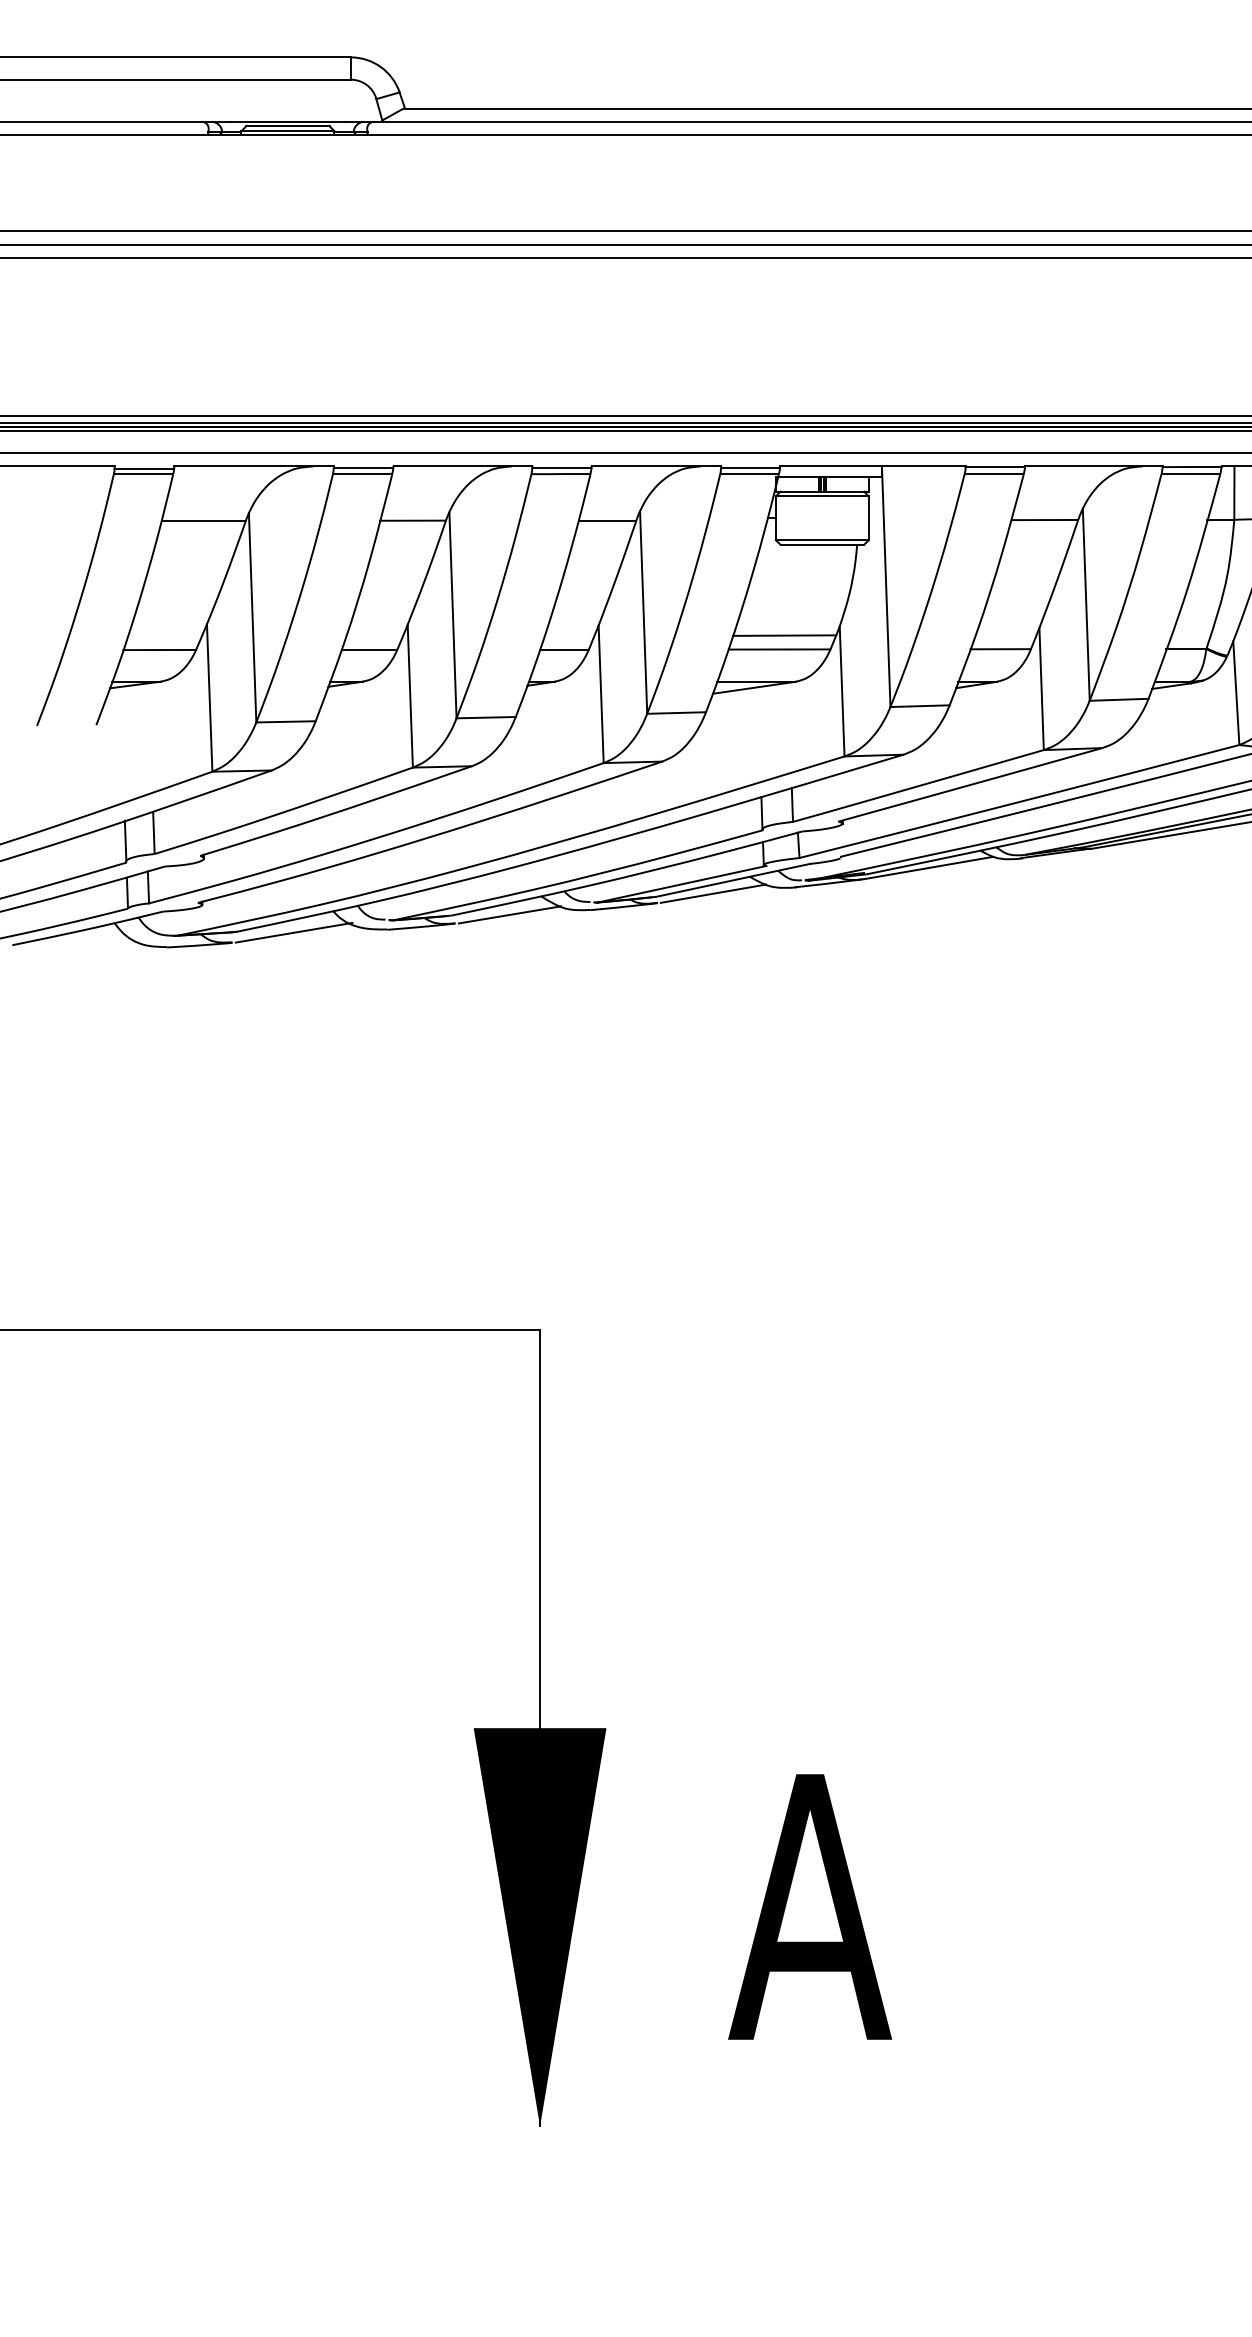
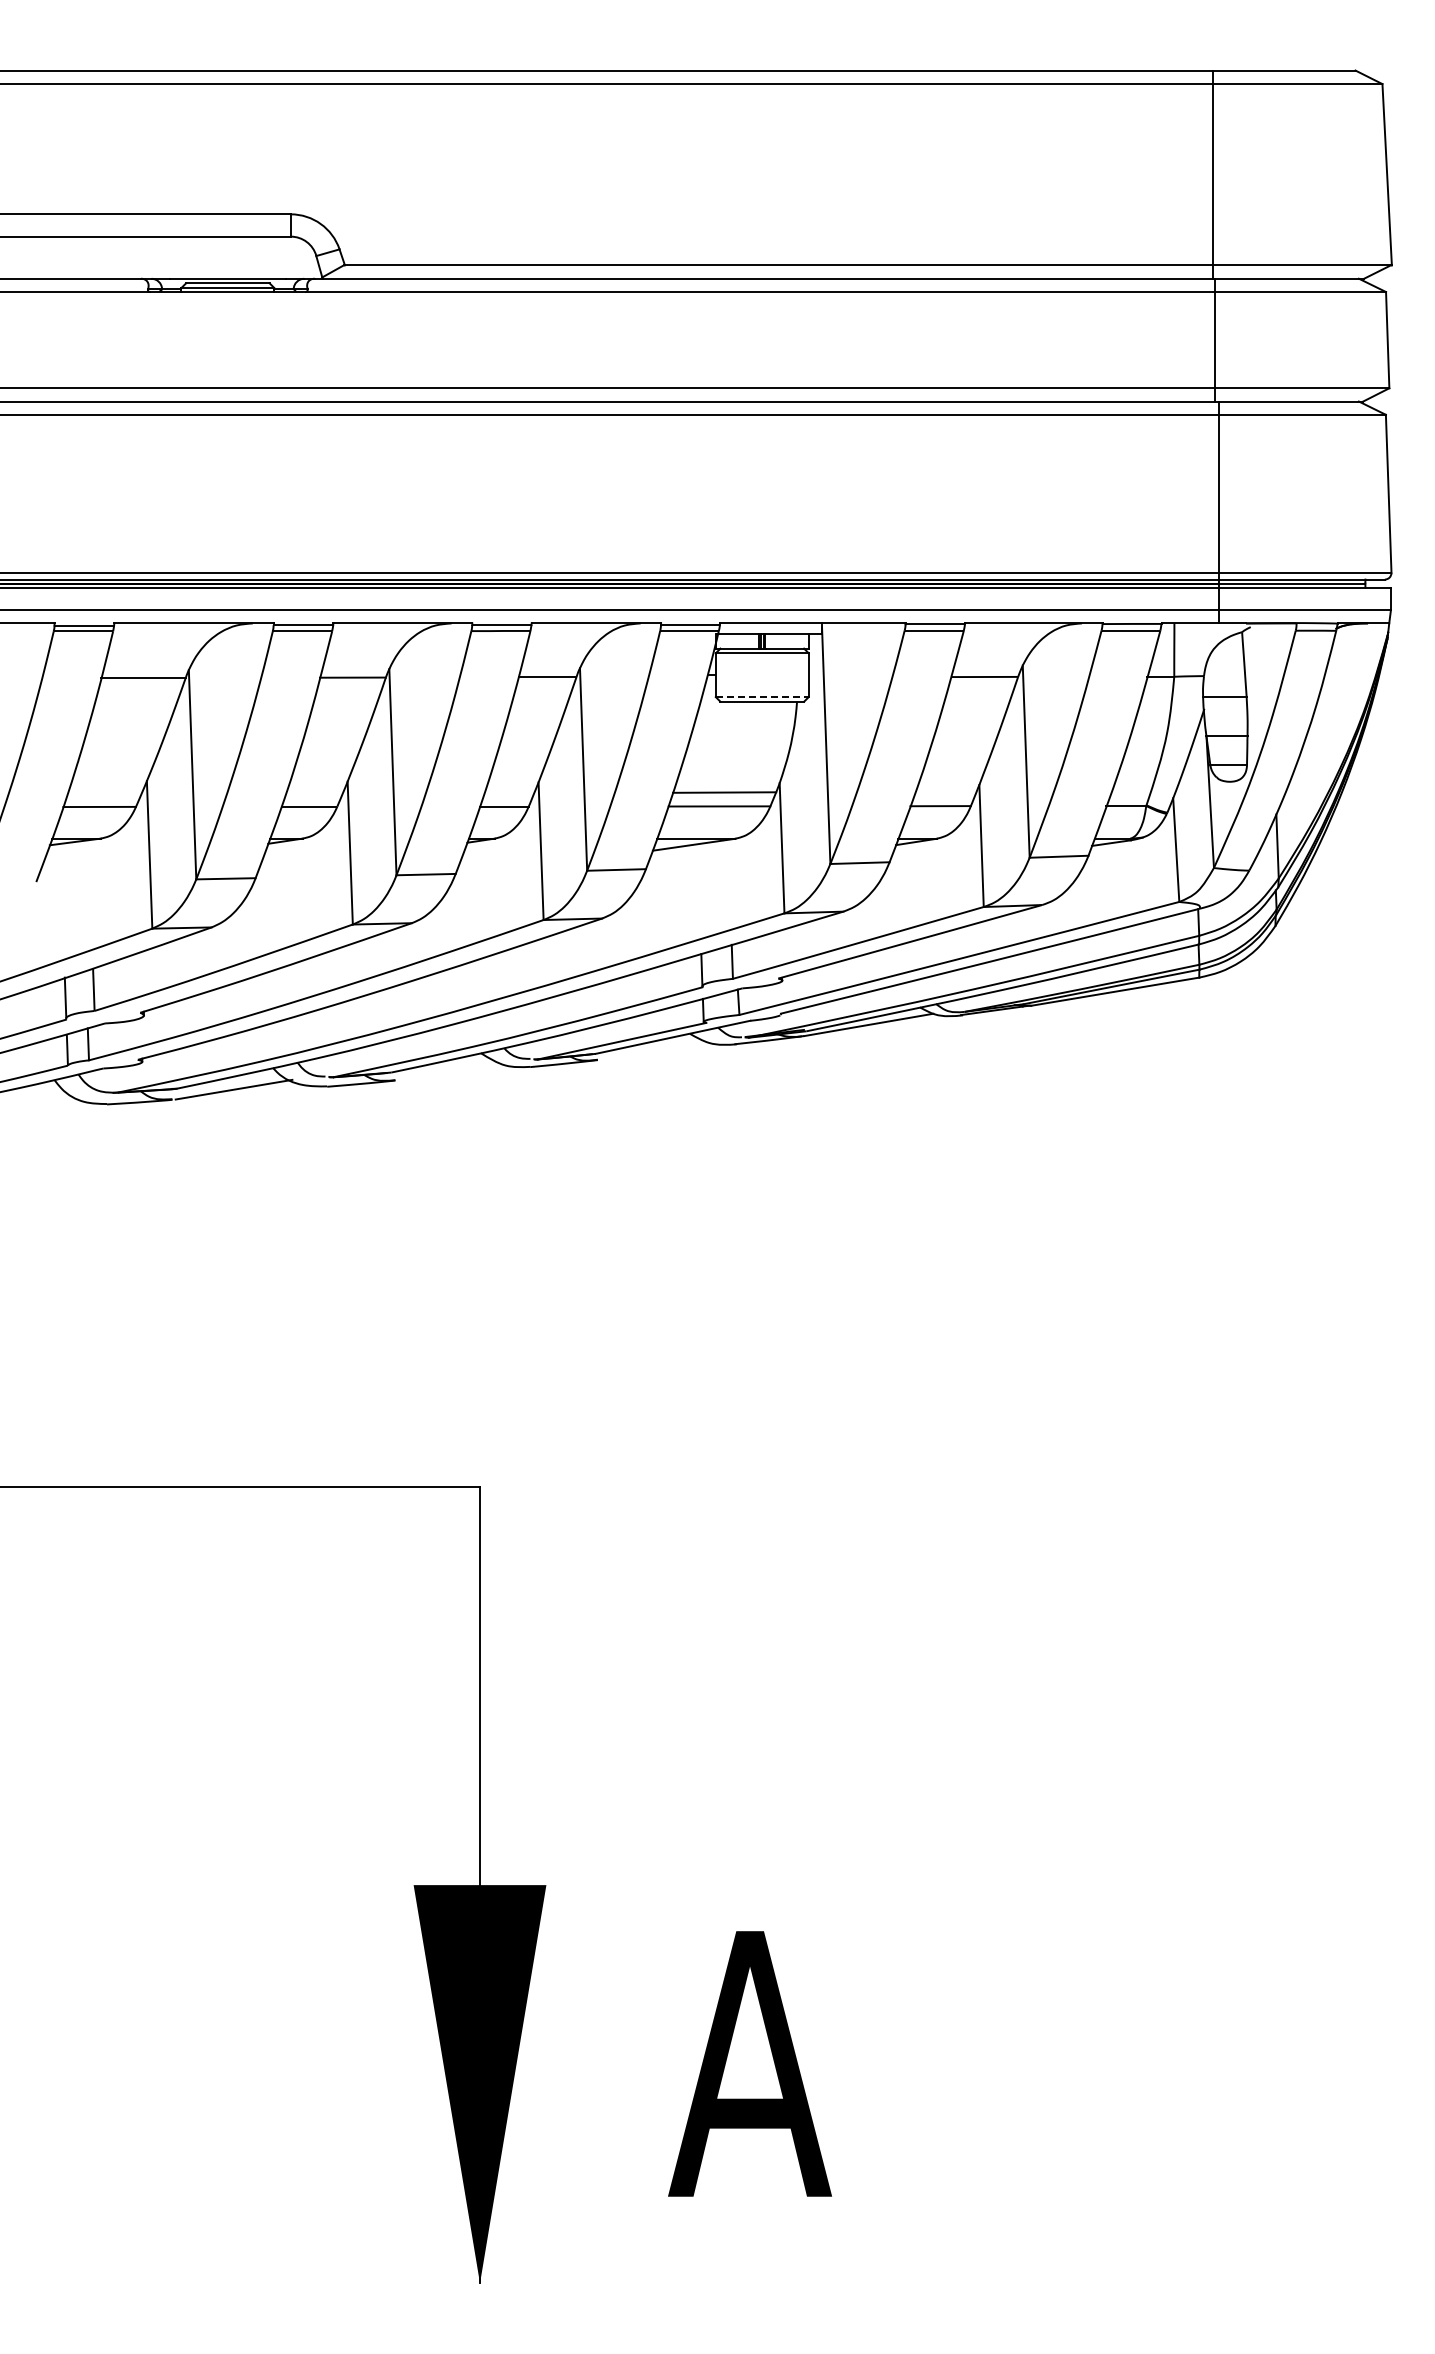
line: (822, 540) -> (762, 697), solid -> dashed
line: (713, 893) -> (653, 1050), removed
line: (509, 914) -> (449, 1071), removed

